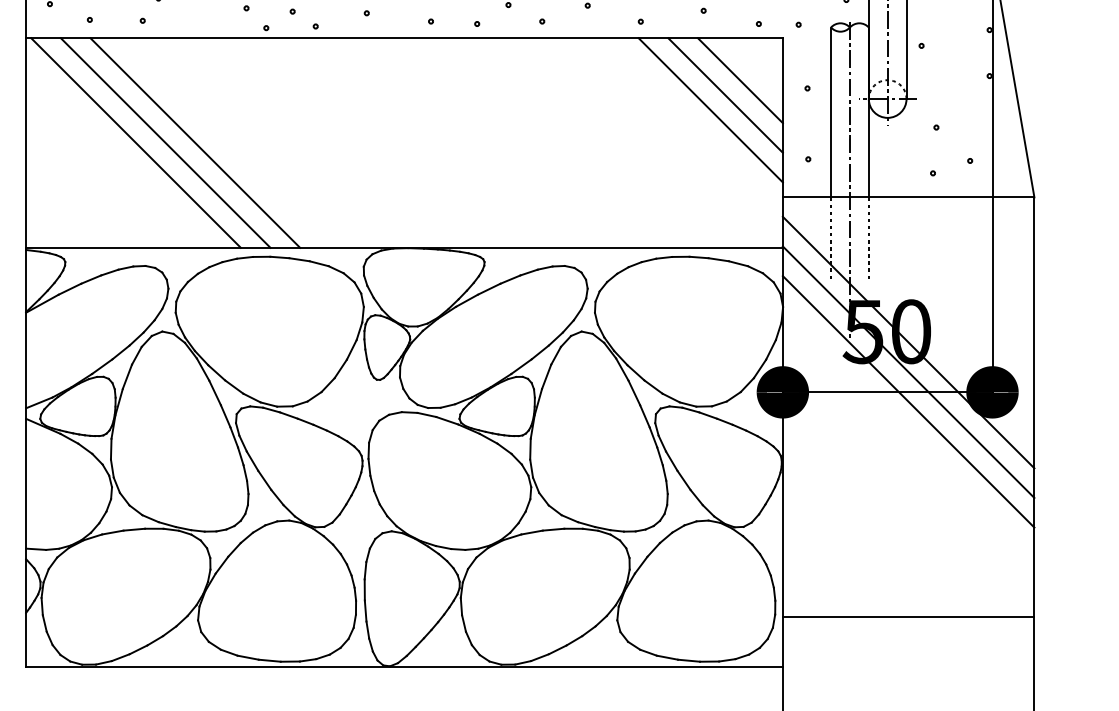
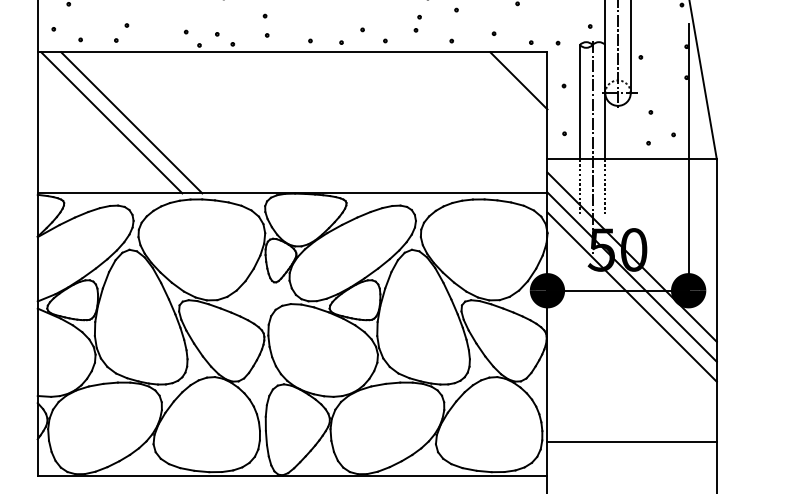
line: (725, 95) -> (508, 90), removed
line: (710, 109) -> (498, 100), removed
line: (195, 142) -> (151, 122), removed

